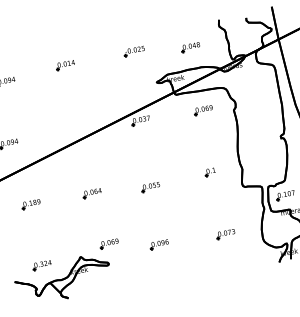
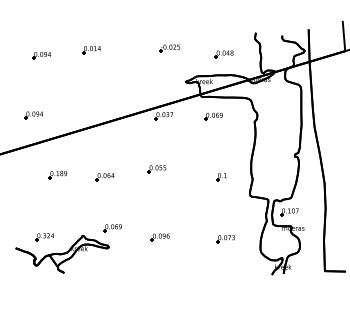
part: (65, 65) -> (91, 50), moved
part: (203, 110) -> (213, 116), moved
part: (150, 187) -> (156, 169), moved
part: (30, 205) -> (57, 175), moved

